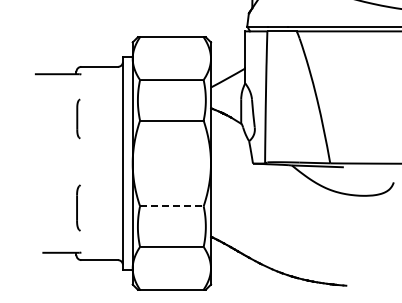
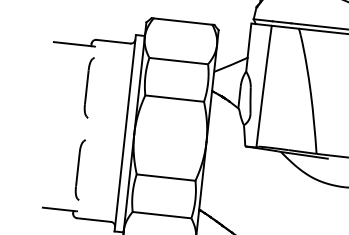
part: (78, 118) -> (88, 87), size x1.67
line: (171, 206) -> (165, 177), dashed -> solid
part: (78, 207) -> (79, 169), size x1.43

